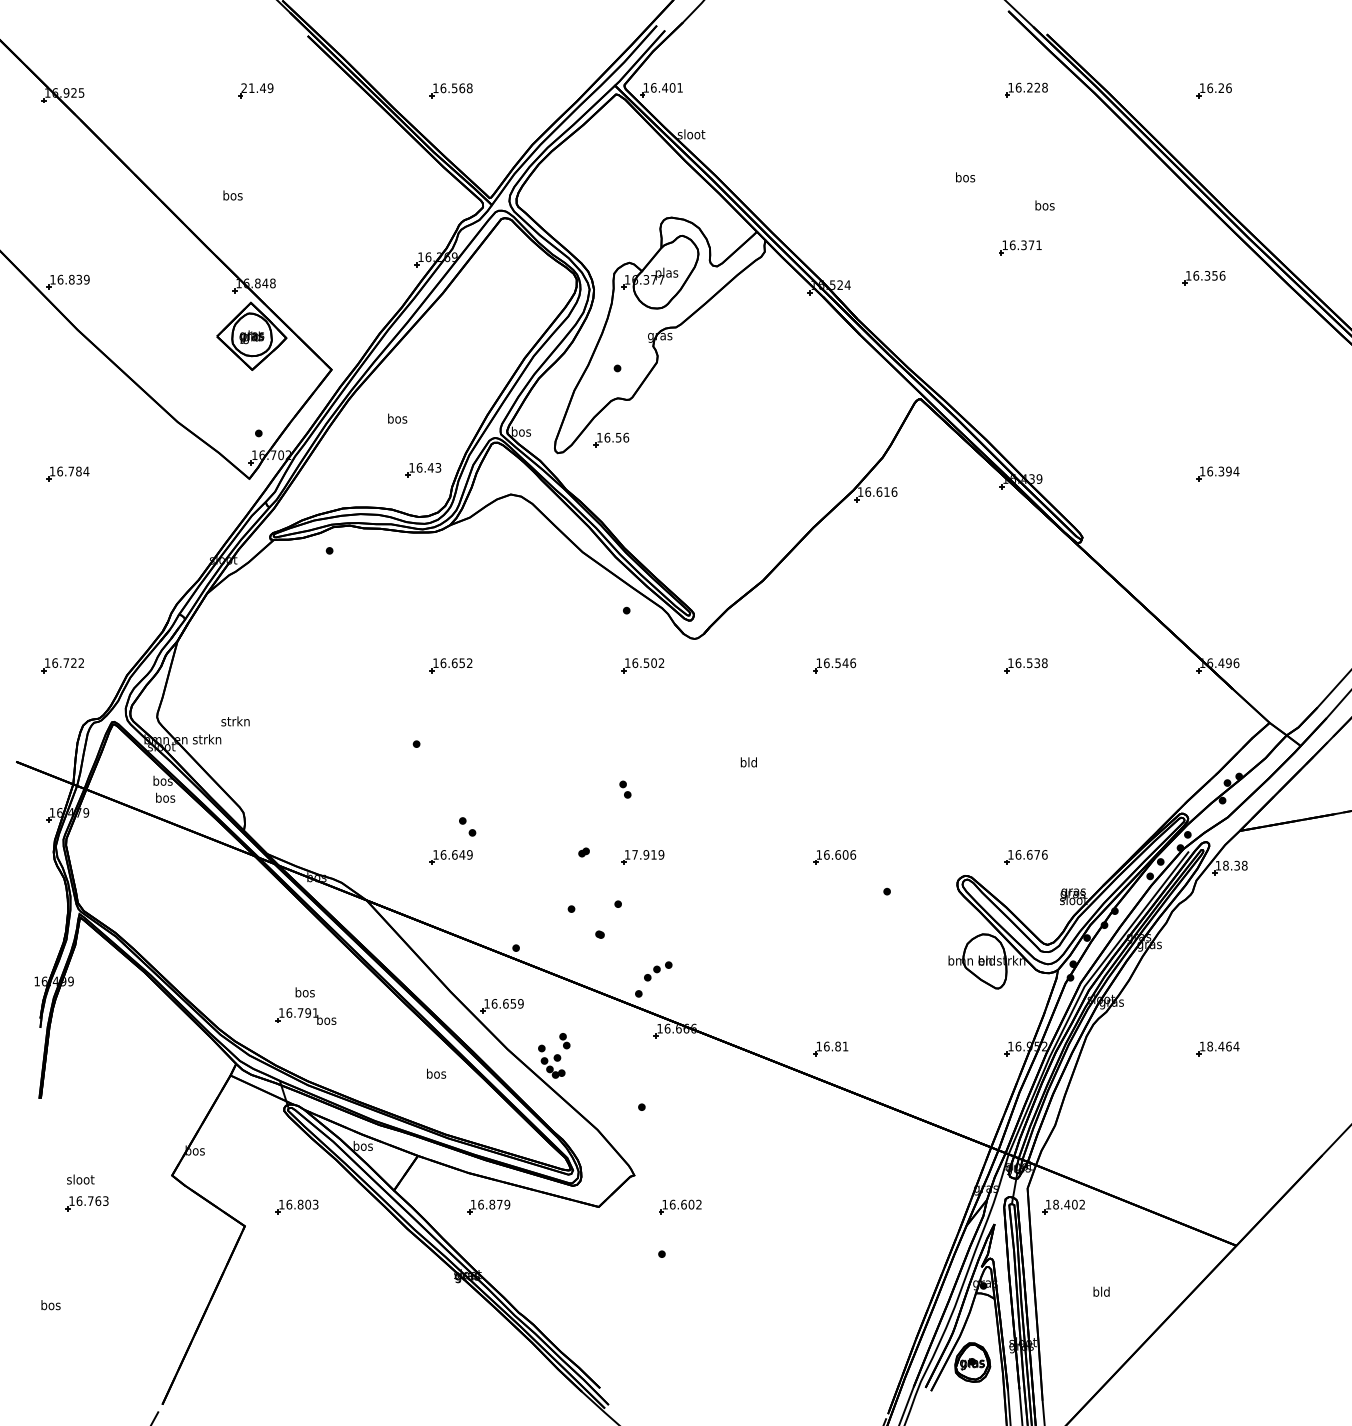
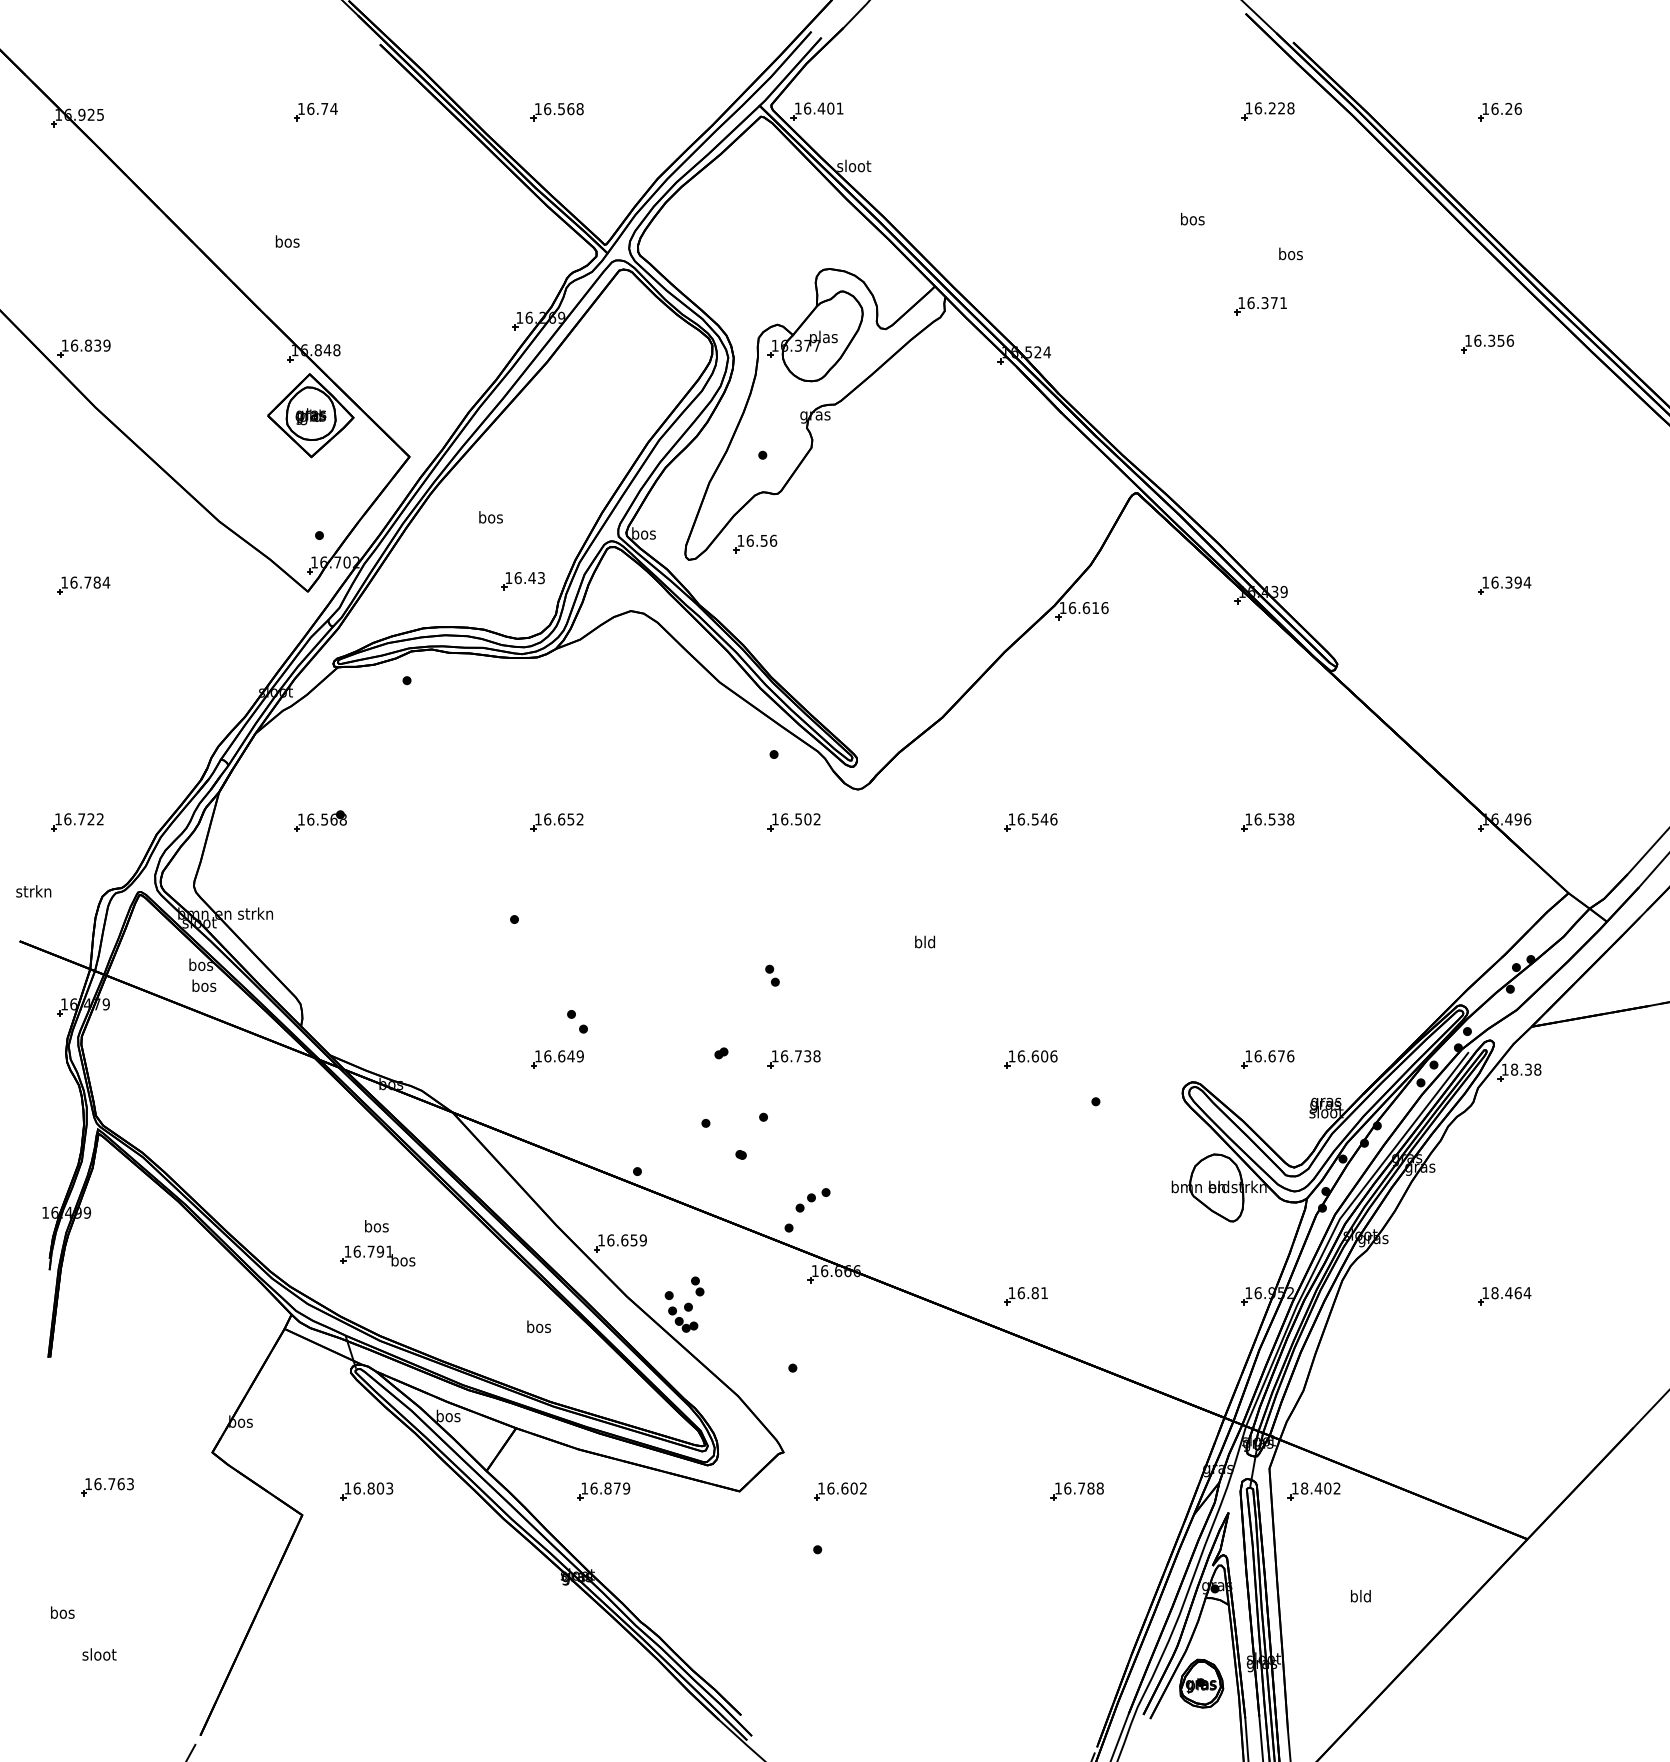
text: (257, 87) -> (317, 108), 21.49 -> 16.74
part: (259, 664) -> (320, 820), added
text: (235, 721) -> (33, 891), moved
text: (648, 855) -> (800, 1056), 17.919 -> 16.738
text: (80, 1179) -> (99, 1654), moved
part: (871, 1207) -> (1076, 1491), added

